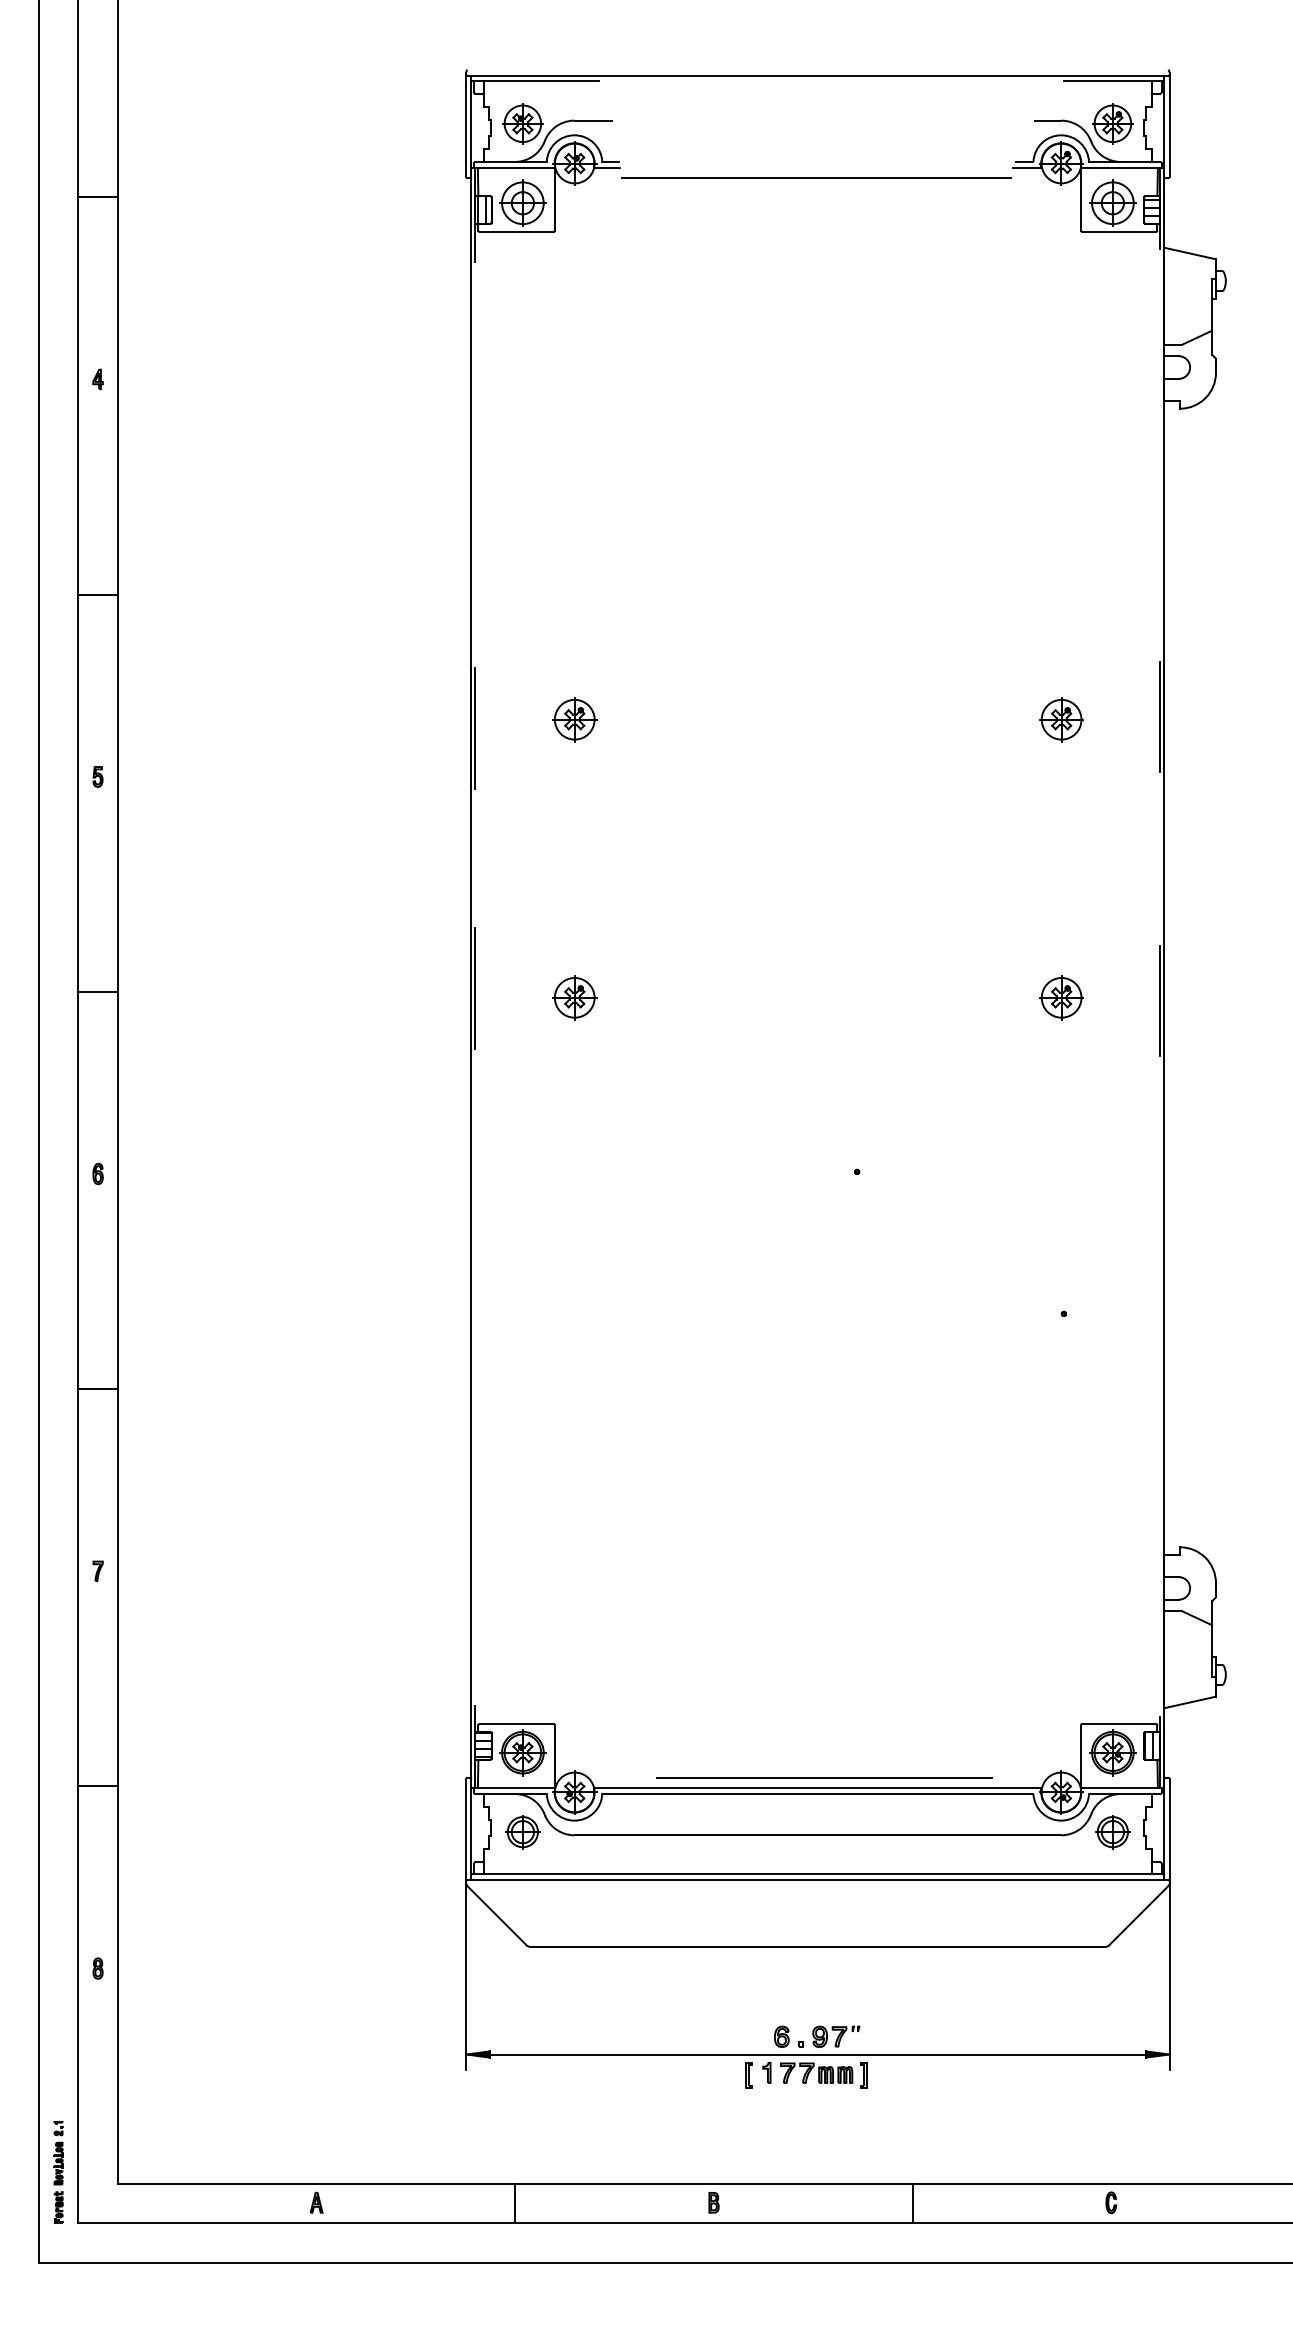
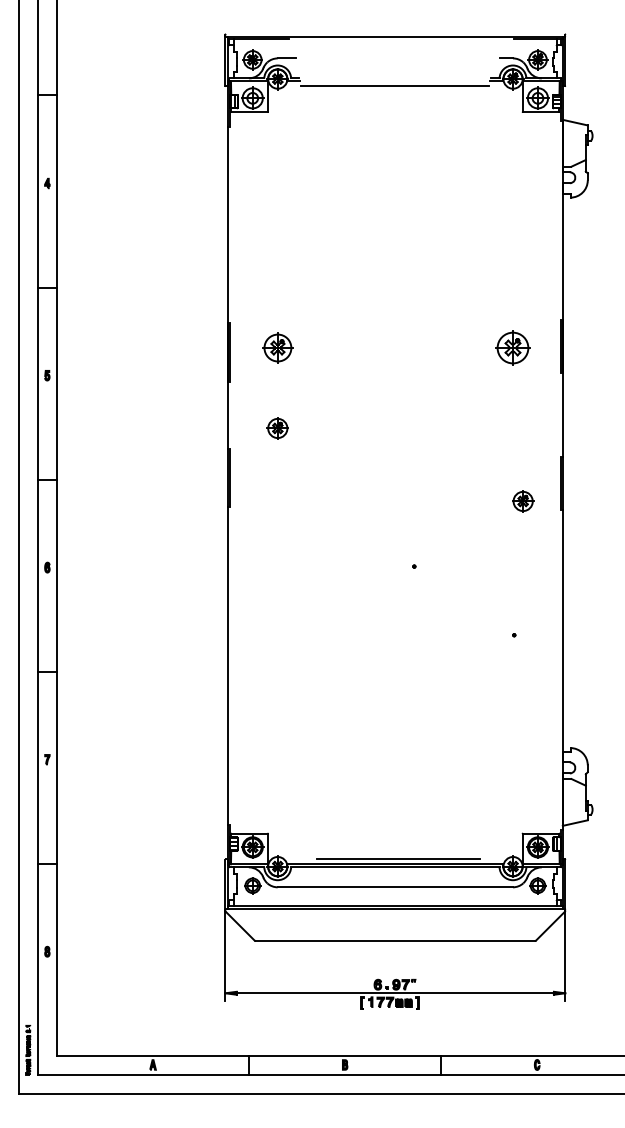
part: (574, 718) -> (277, 347), size x1.4
part: (1062, 718) -> (513, 347), size x1.6
part: (574, 997) -> (277, 428), moved
part: (1062, 997) -> (523, 501), moved

